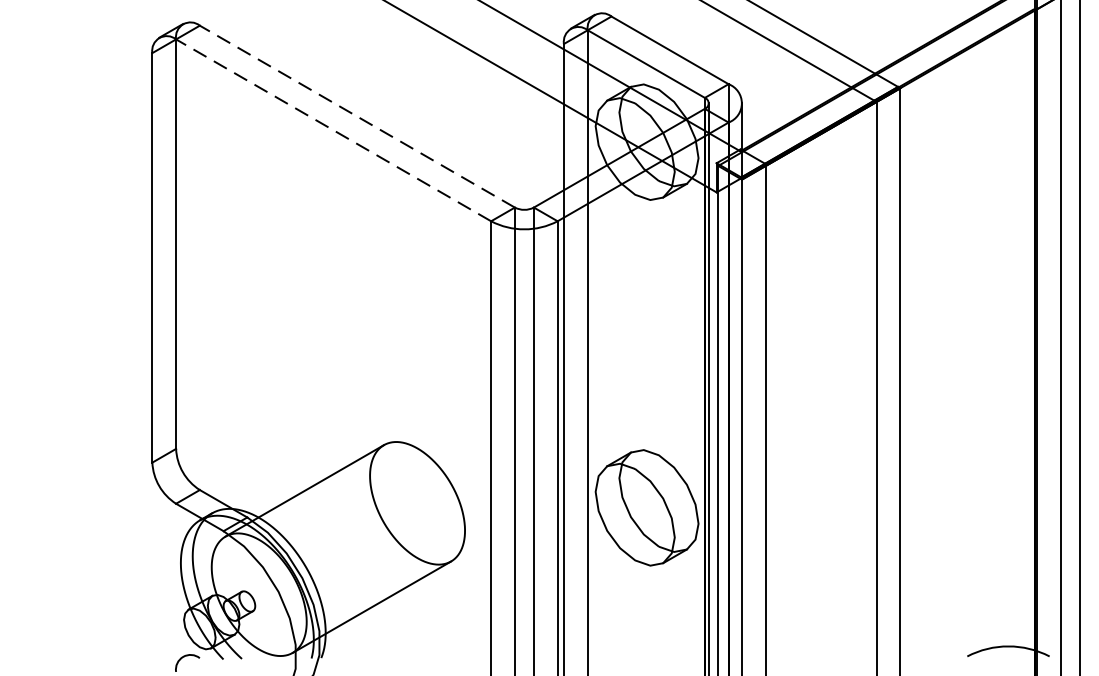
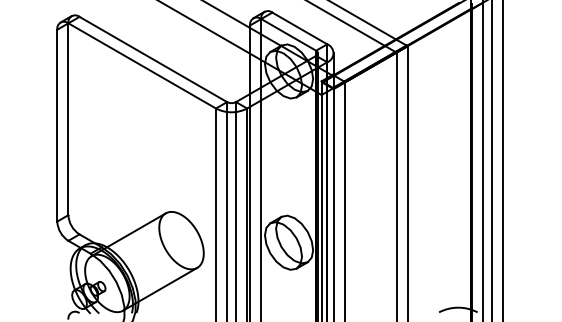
line: (355, 116) -> (152, 59), dashed -> solid
line: (332, 129) -> (141, 65), dashed -> solid

